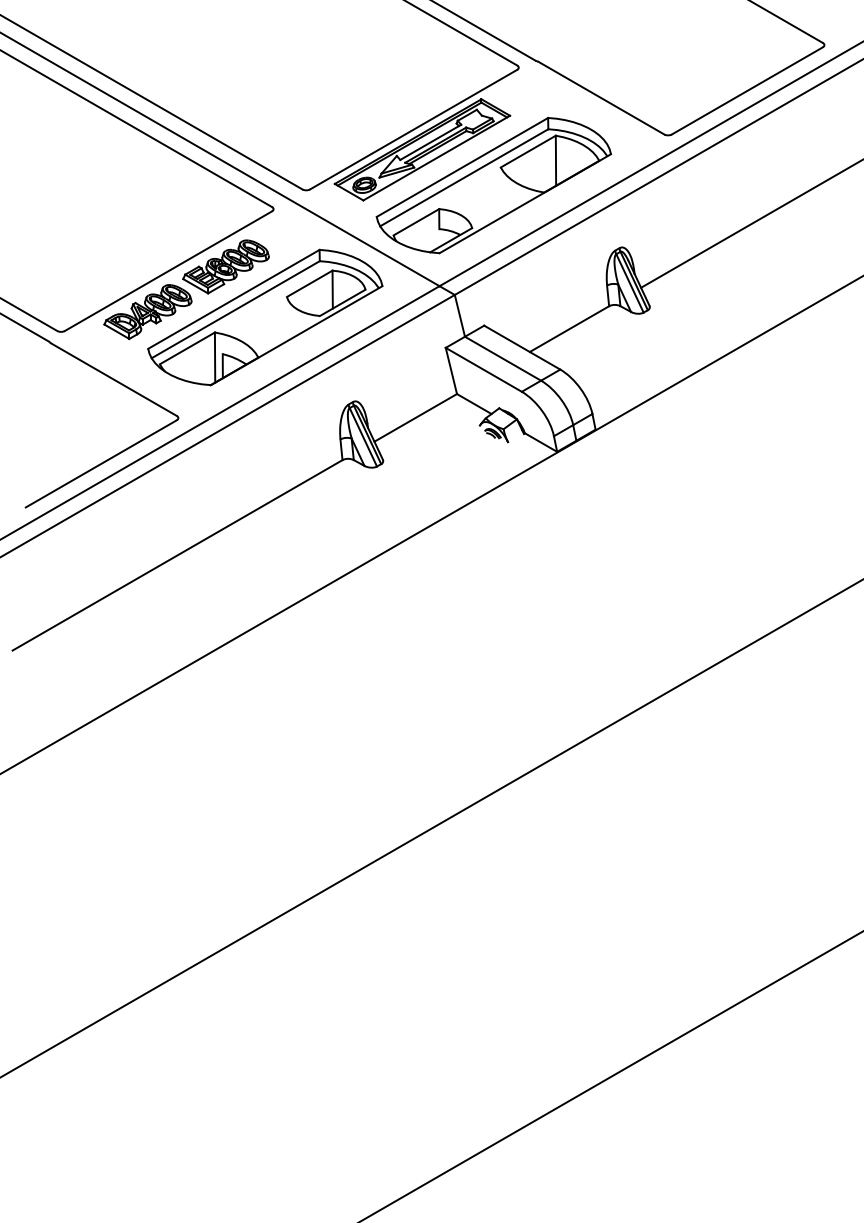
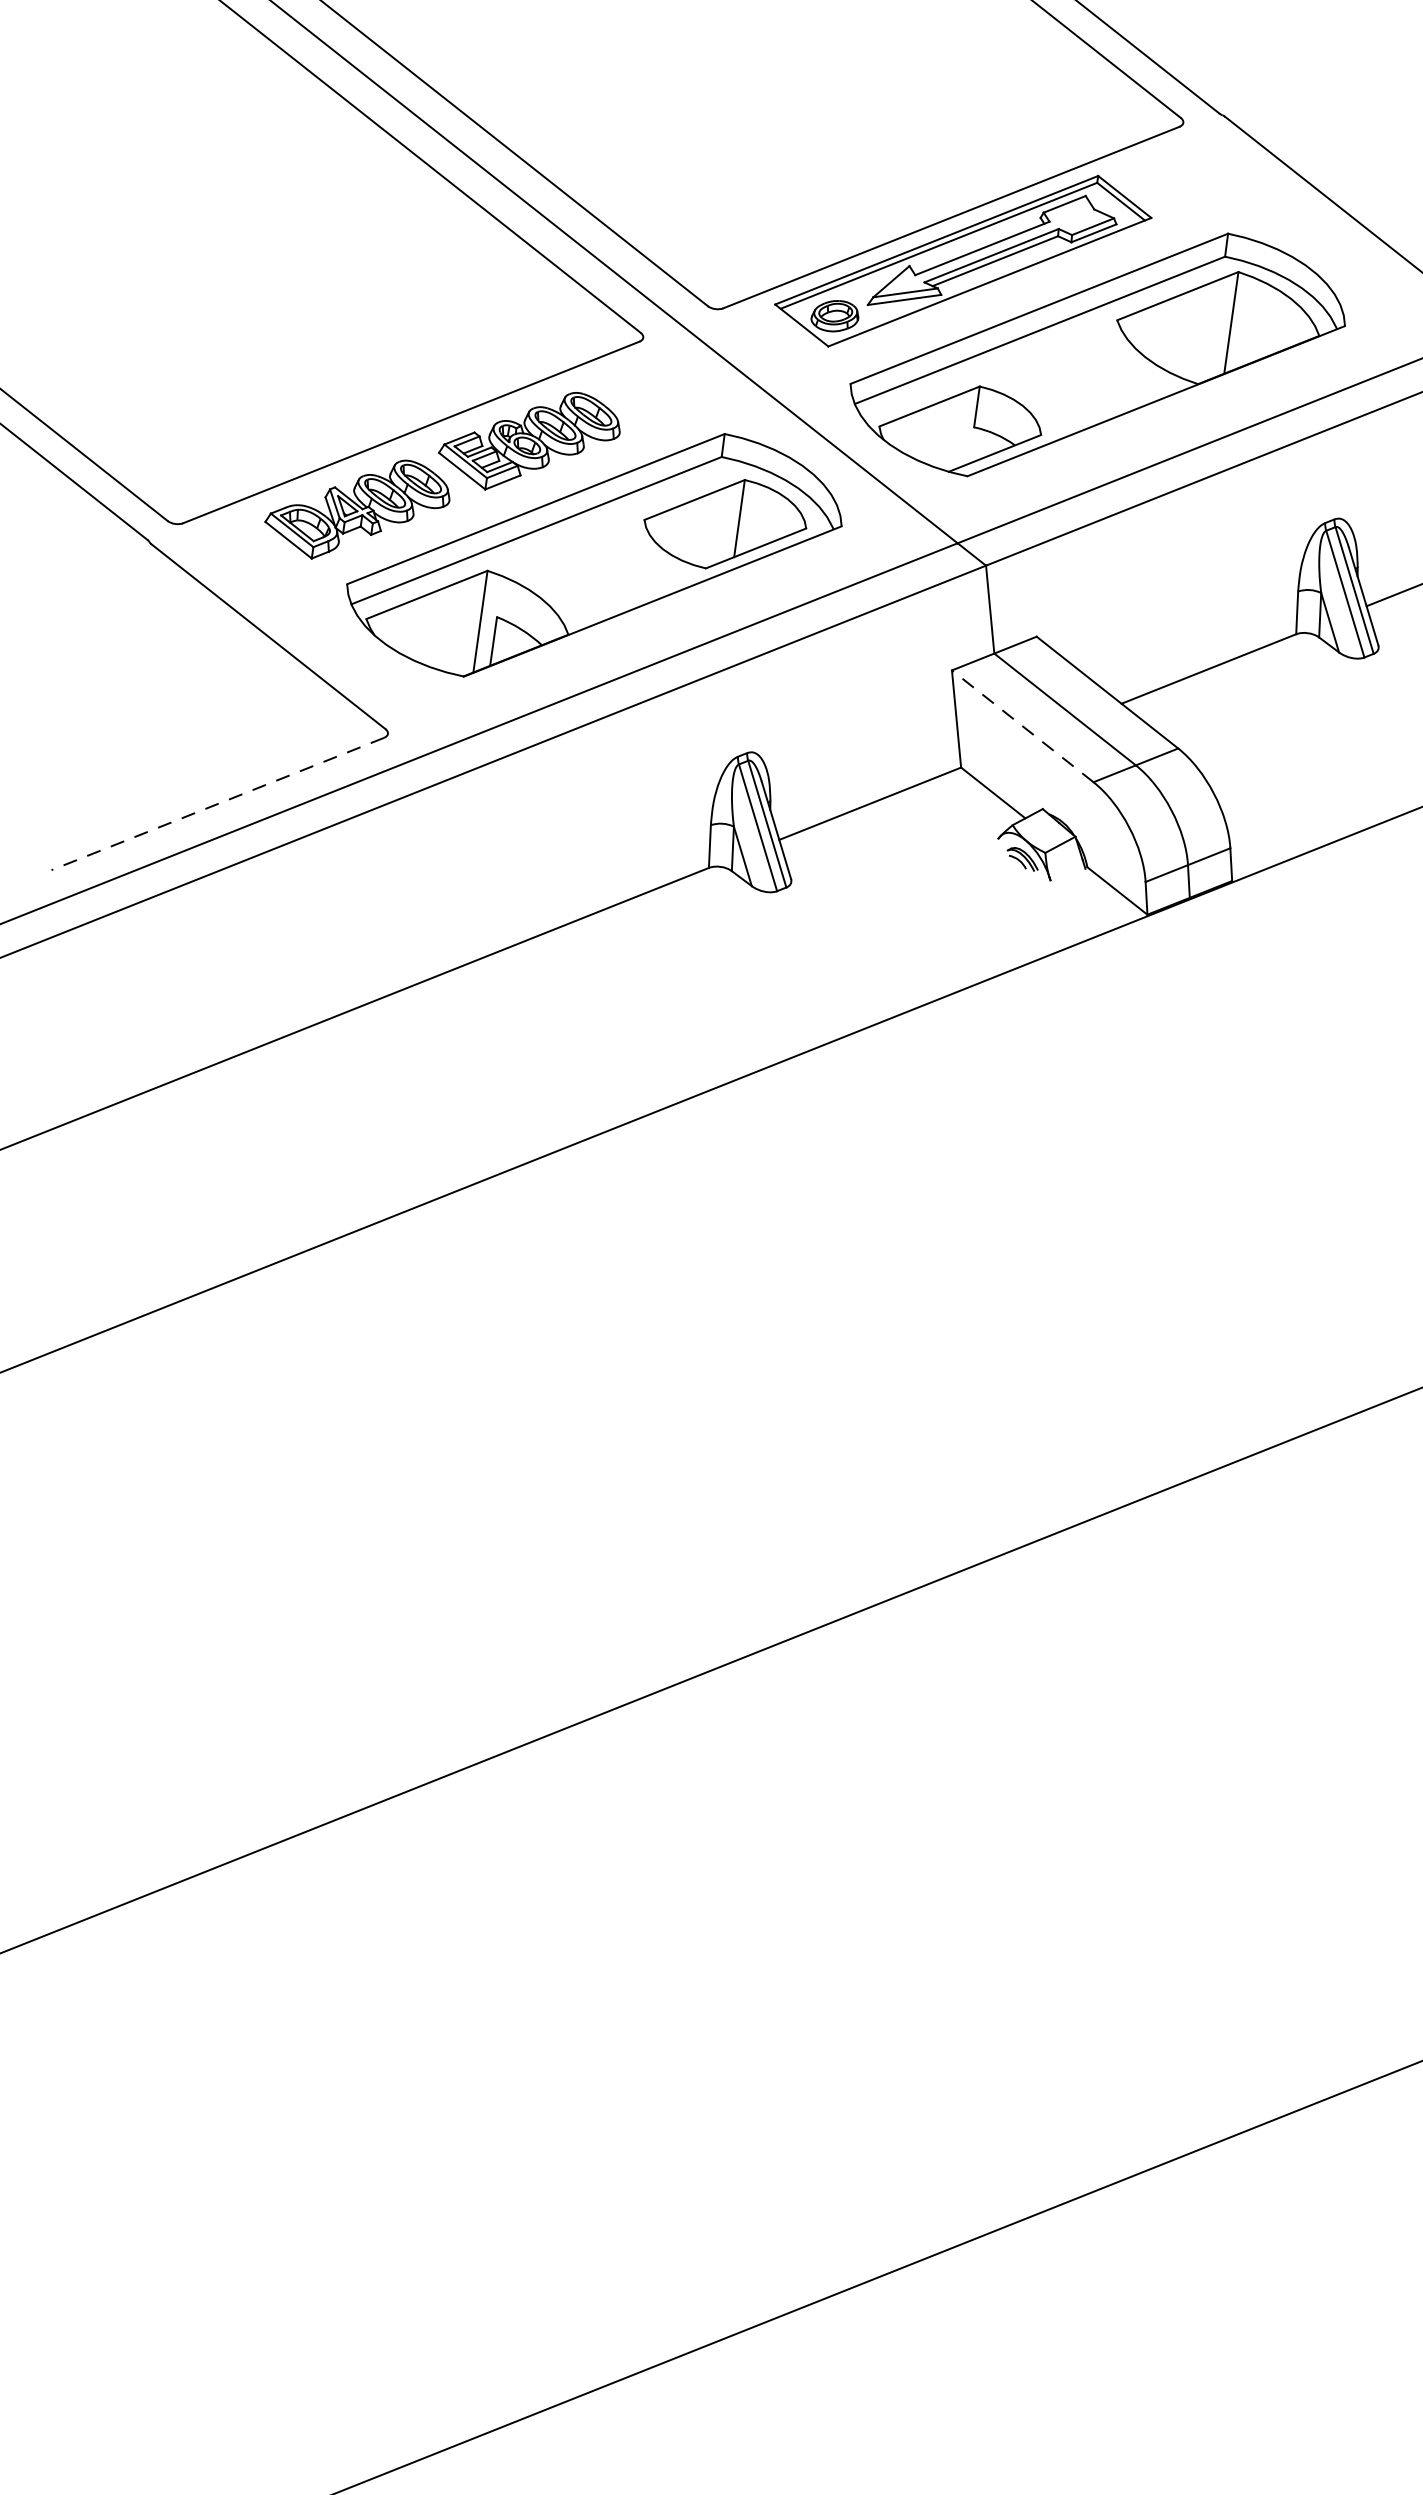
line: (483, 369) -> (1022, 725), solid -> dashed
line: (100, 464) -> (215, 805), solid -> dashed

